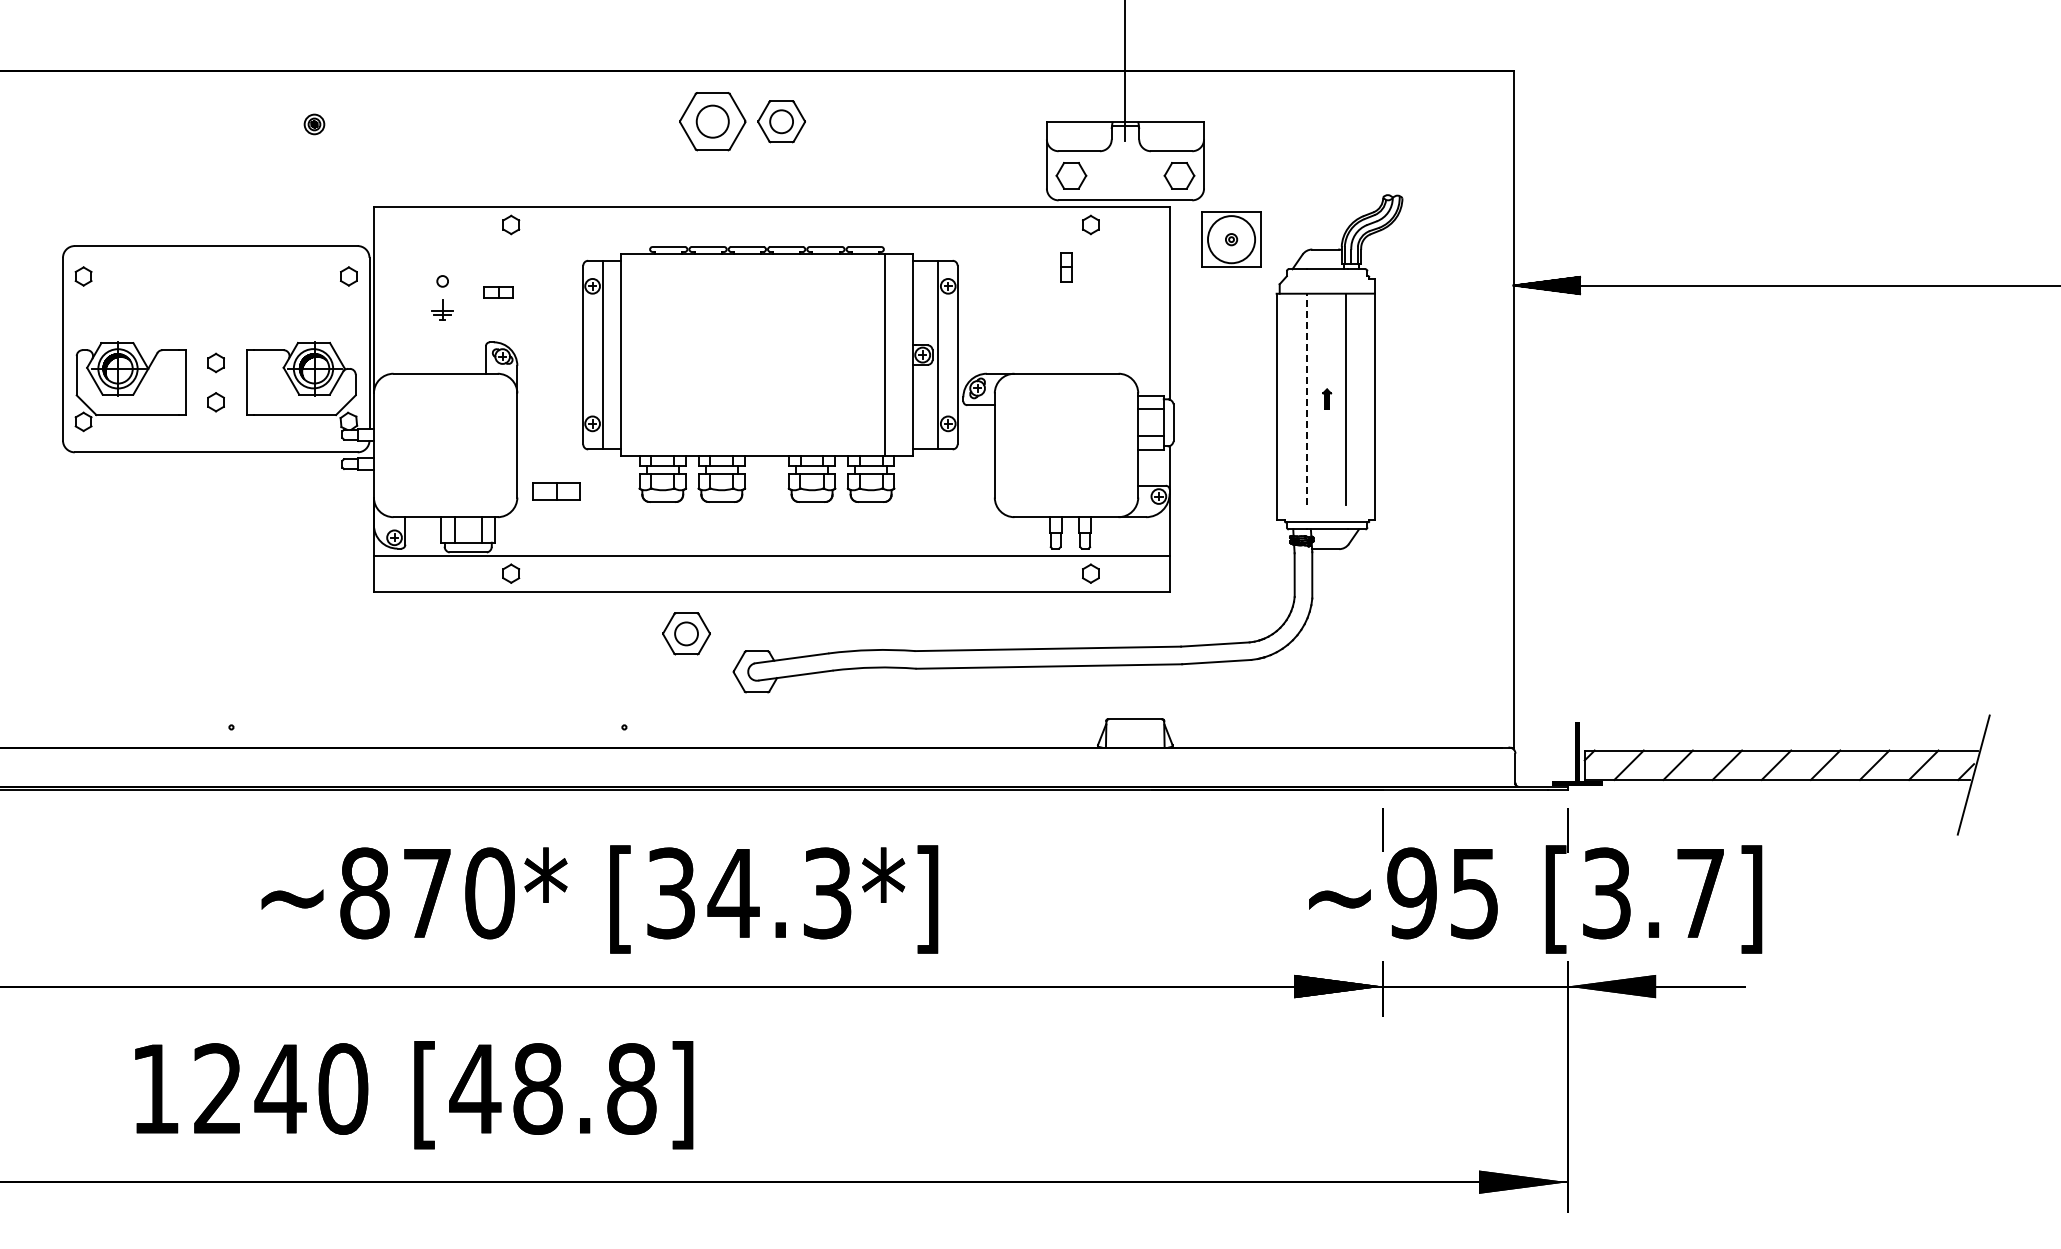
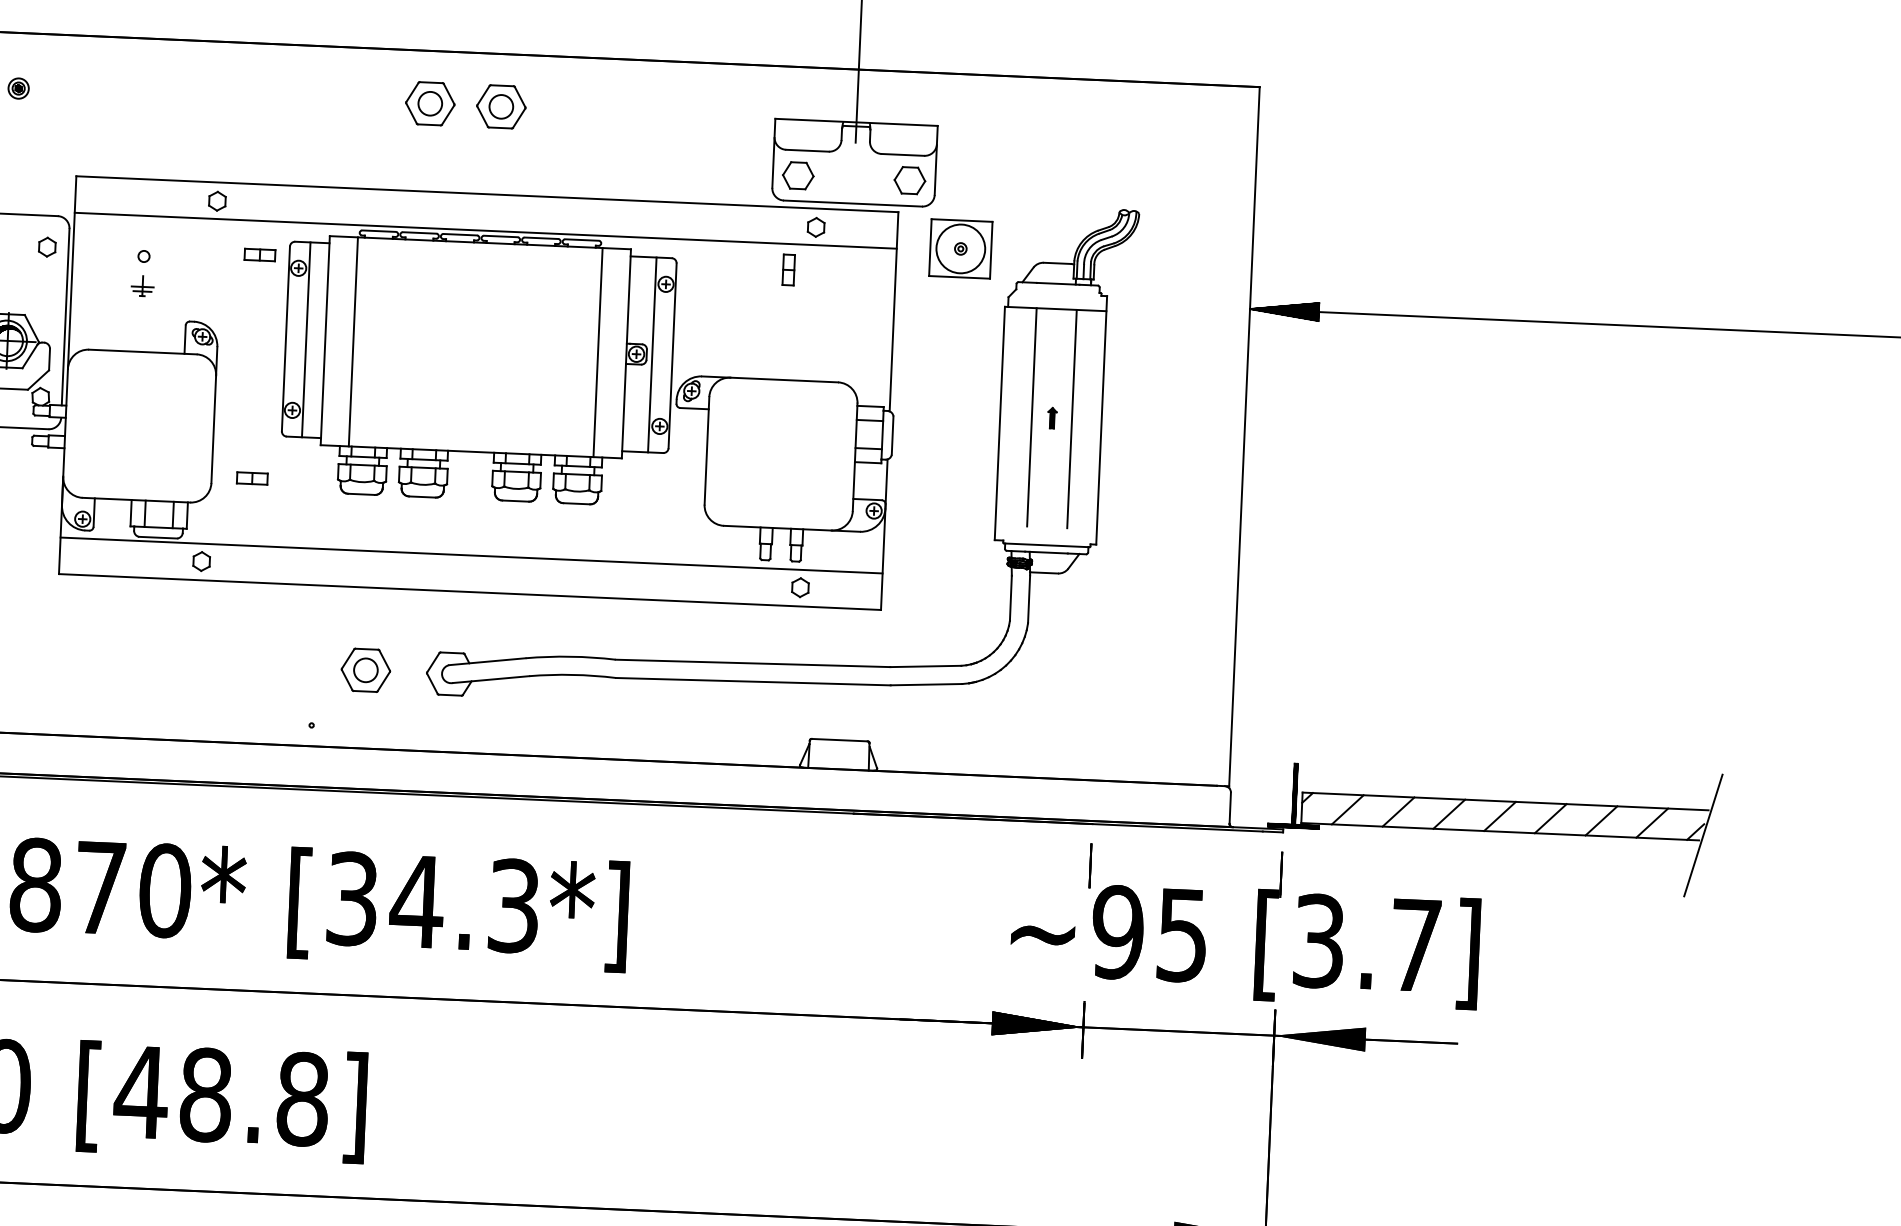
part: (712, 121) -> (429, 103), size x0.71
line: (771, 242) -> (485, 231), added
part: (498, 292) -> (259, 255), moved
line: (648, 354) -> (353, 341), added
line: (1307, 399) -> (1032, 417), dashed -> solid
part: (556, 491) -> (252, 478), size x0.62
part: (686, 633) -> (365, 669), moved

